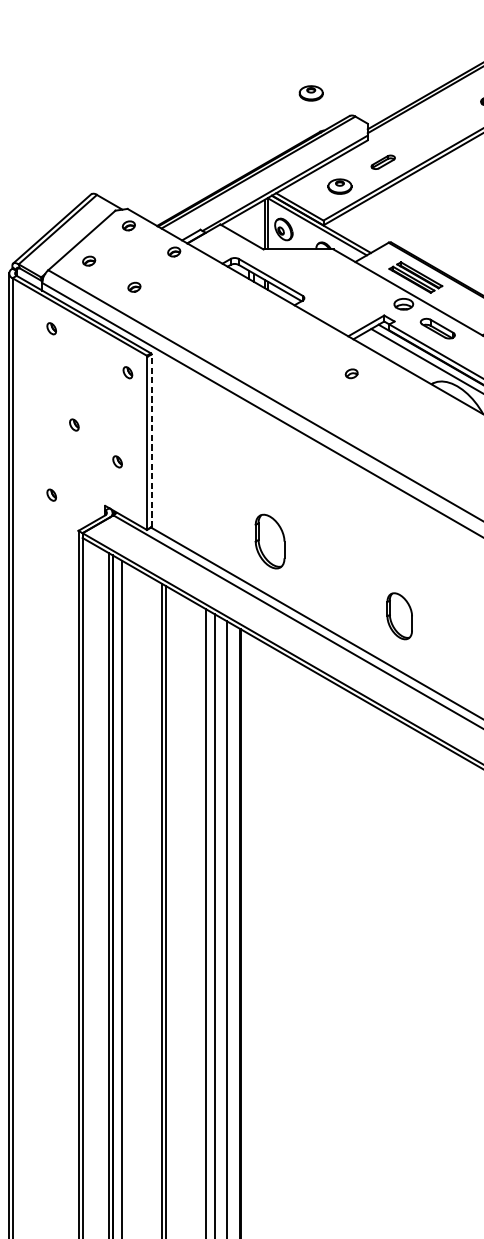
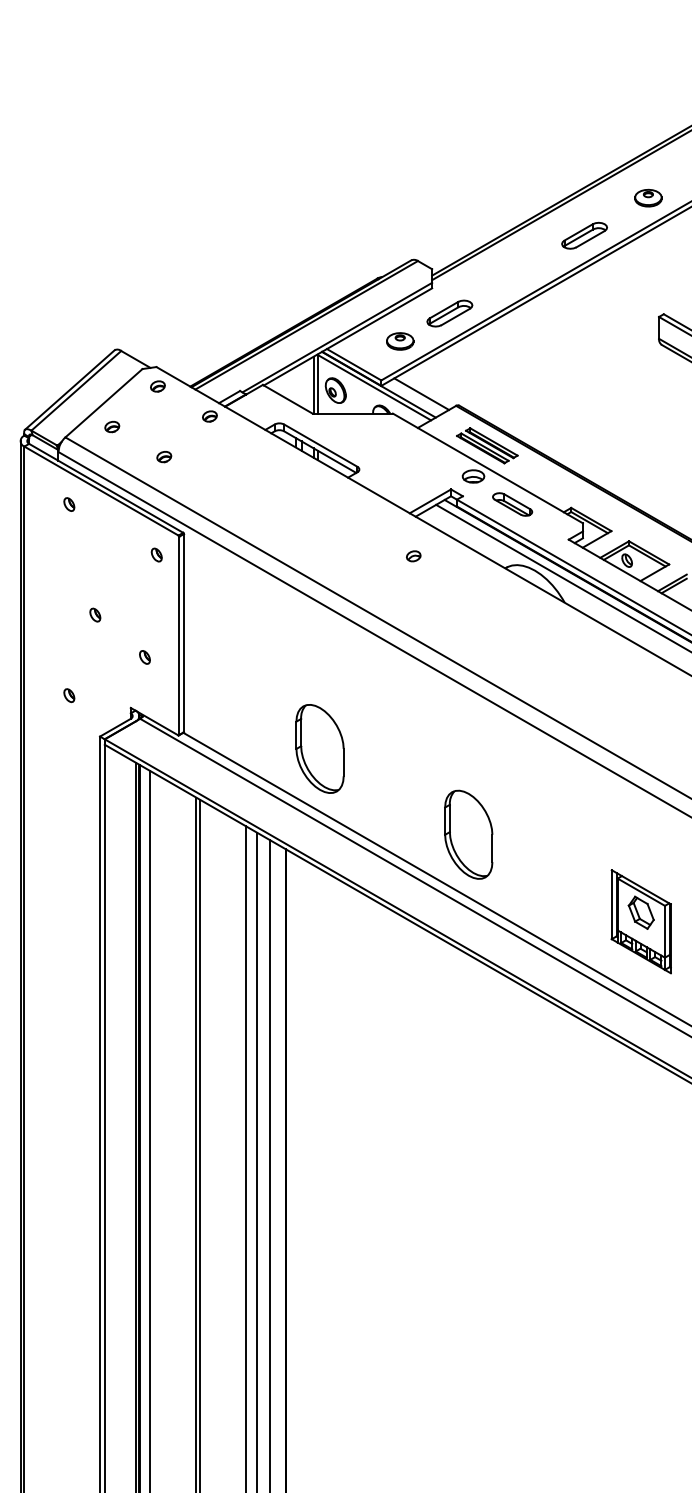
part: (311, 93) -> (367, 234), removed
part: (382, 162) -> (449, 313), size x1.67
line: (358, 231) -> (421, 393), added
line: (151, 440) -> (183, 632), dashed -> solid
part: (269, 541) -> (319, 748), size x1.43
part: (399, 616) -> (468, 834), size x1.67

